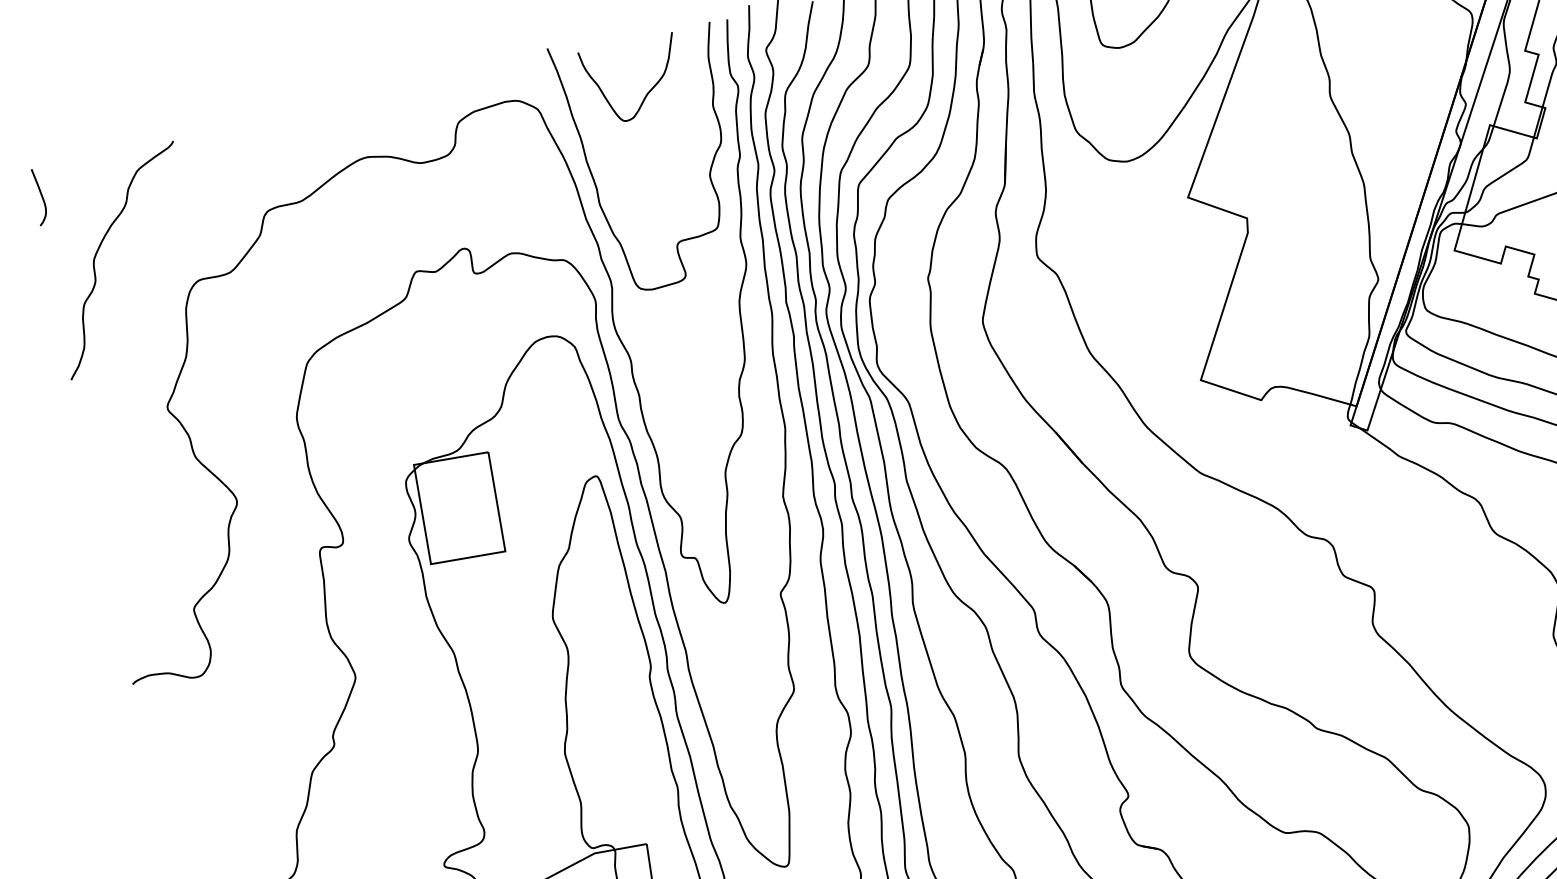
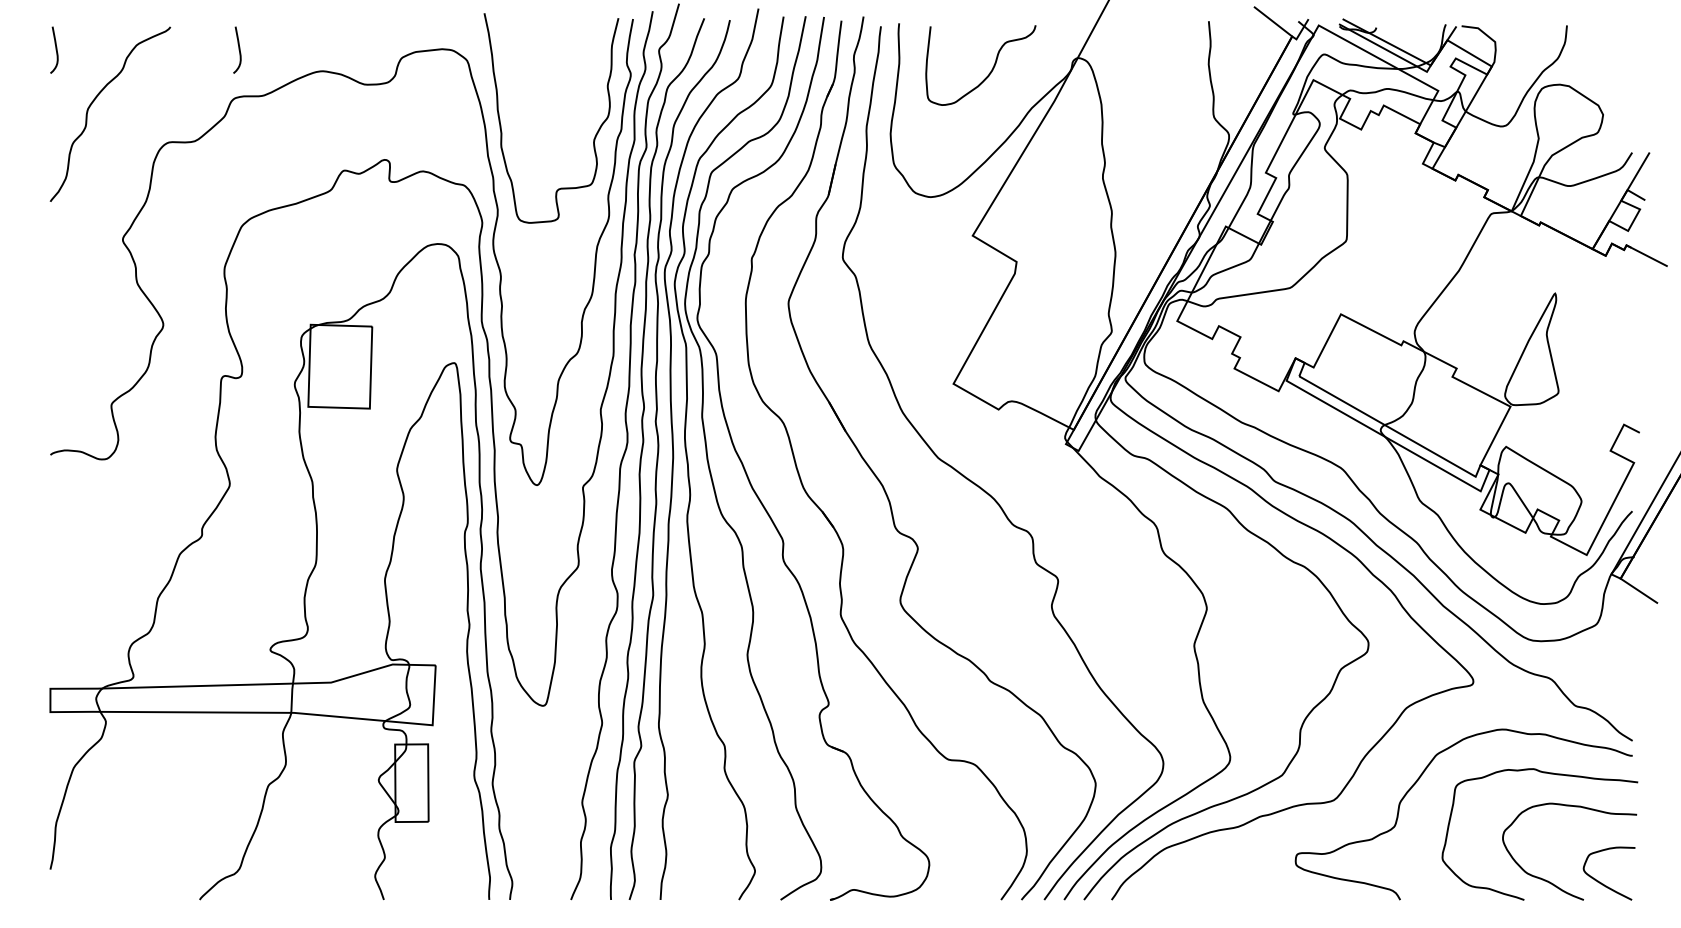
curve: (648, 90) -> (558, 63), removed
curve: (260, 151) -> (238, 49), added

